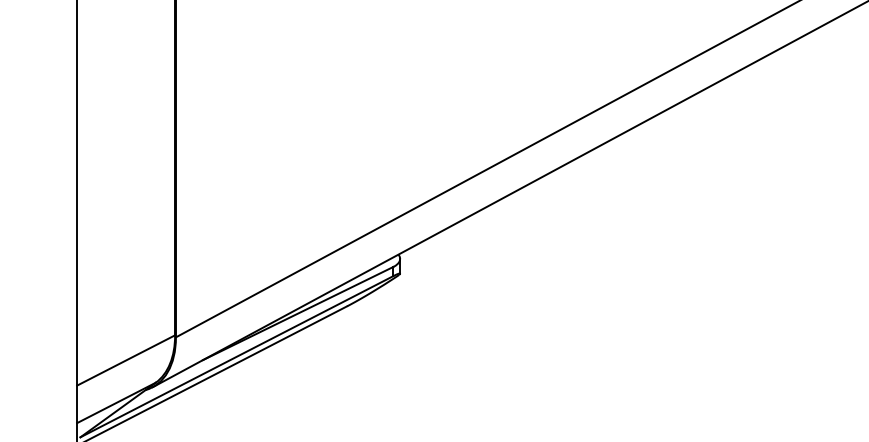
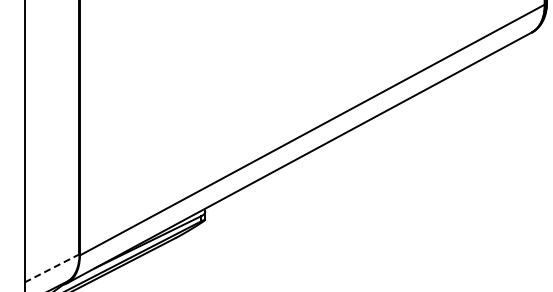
line: (126, 360) -> (52, 268), solid -> dashed

